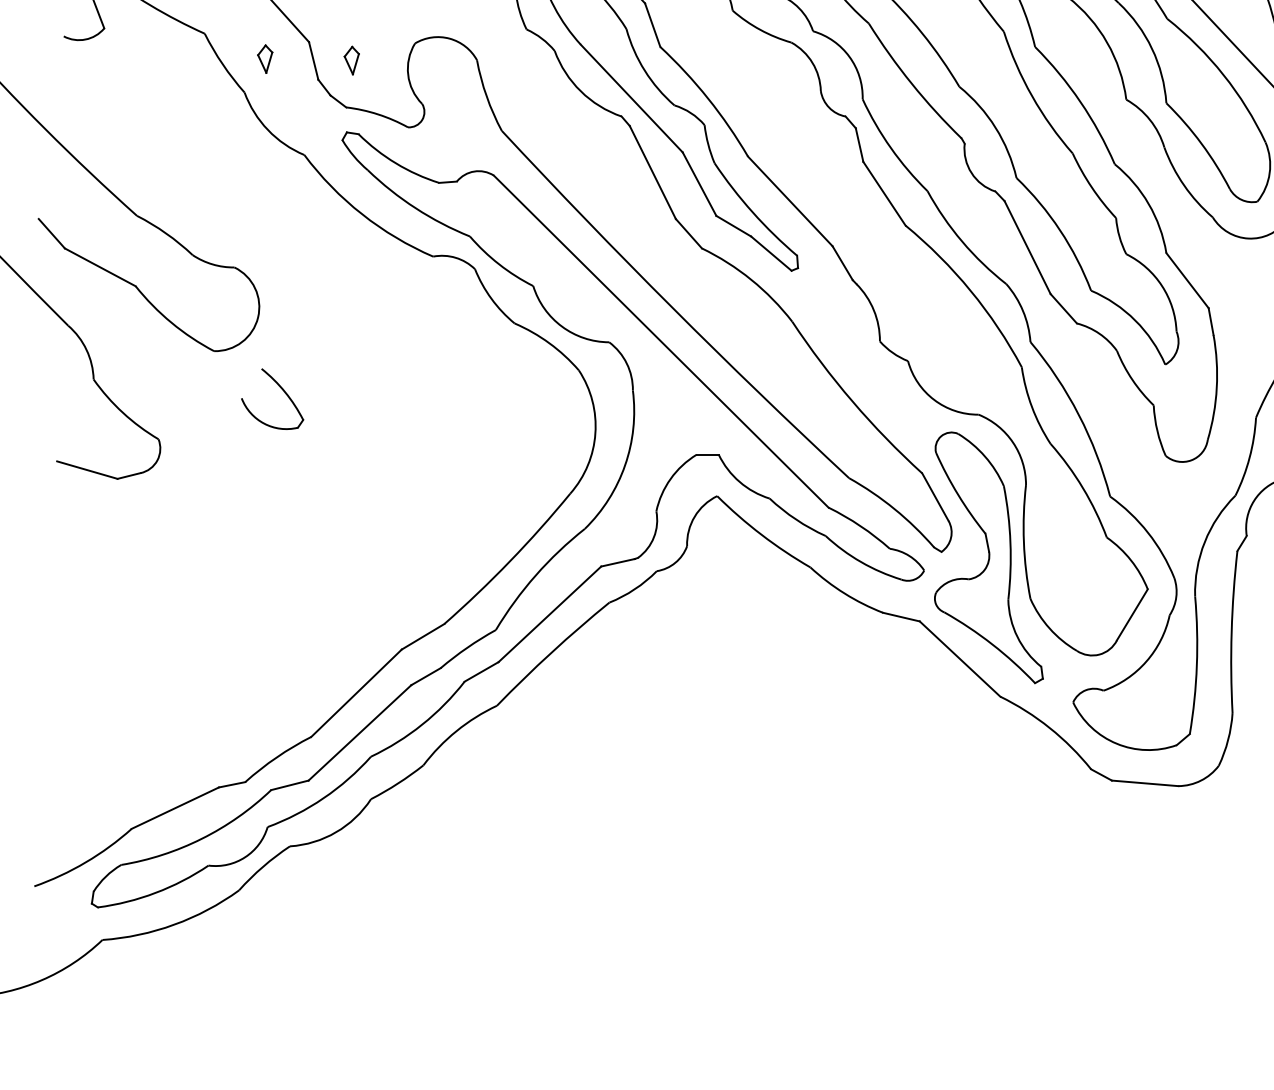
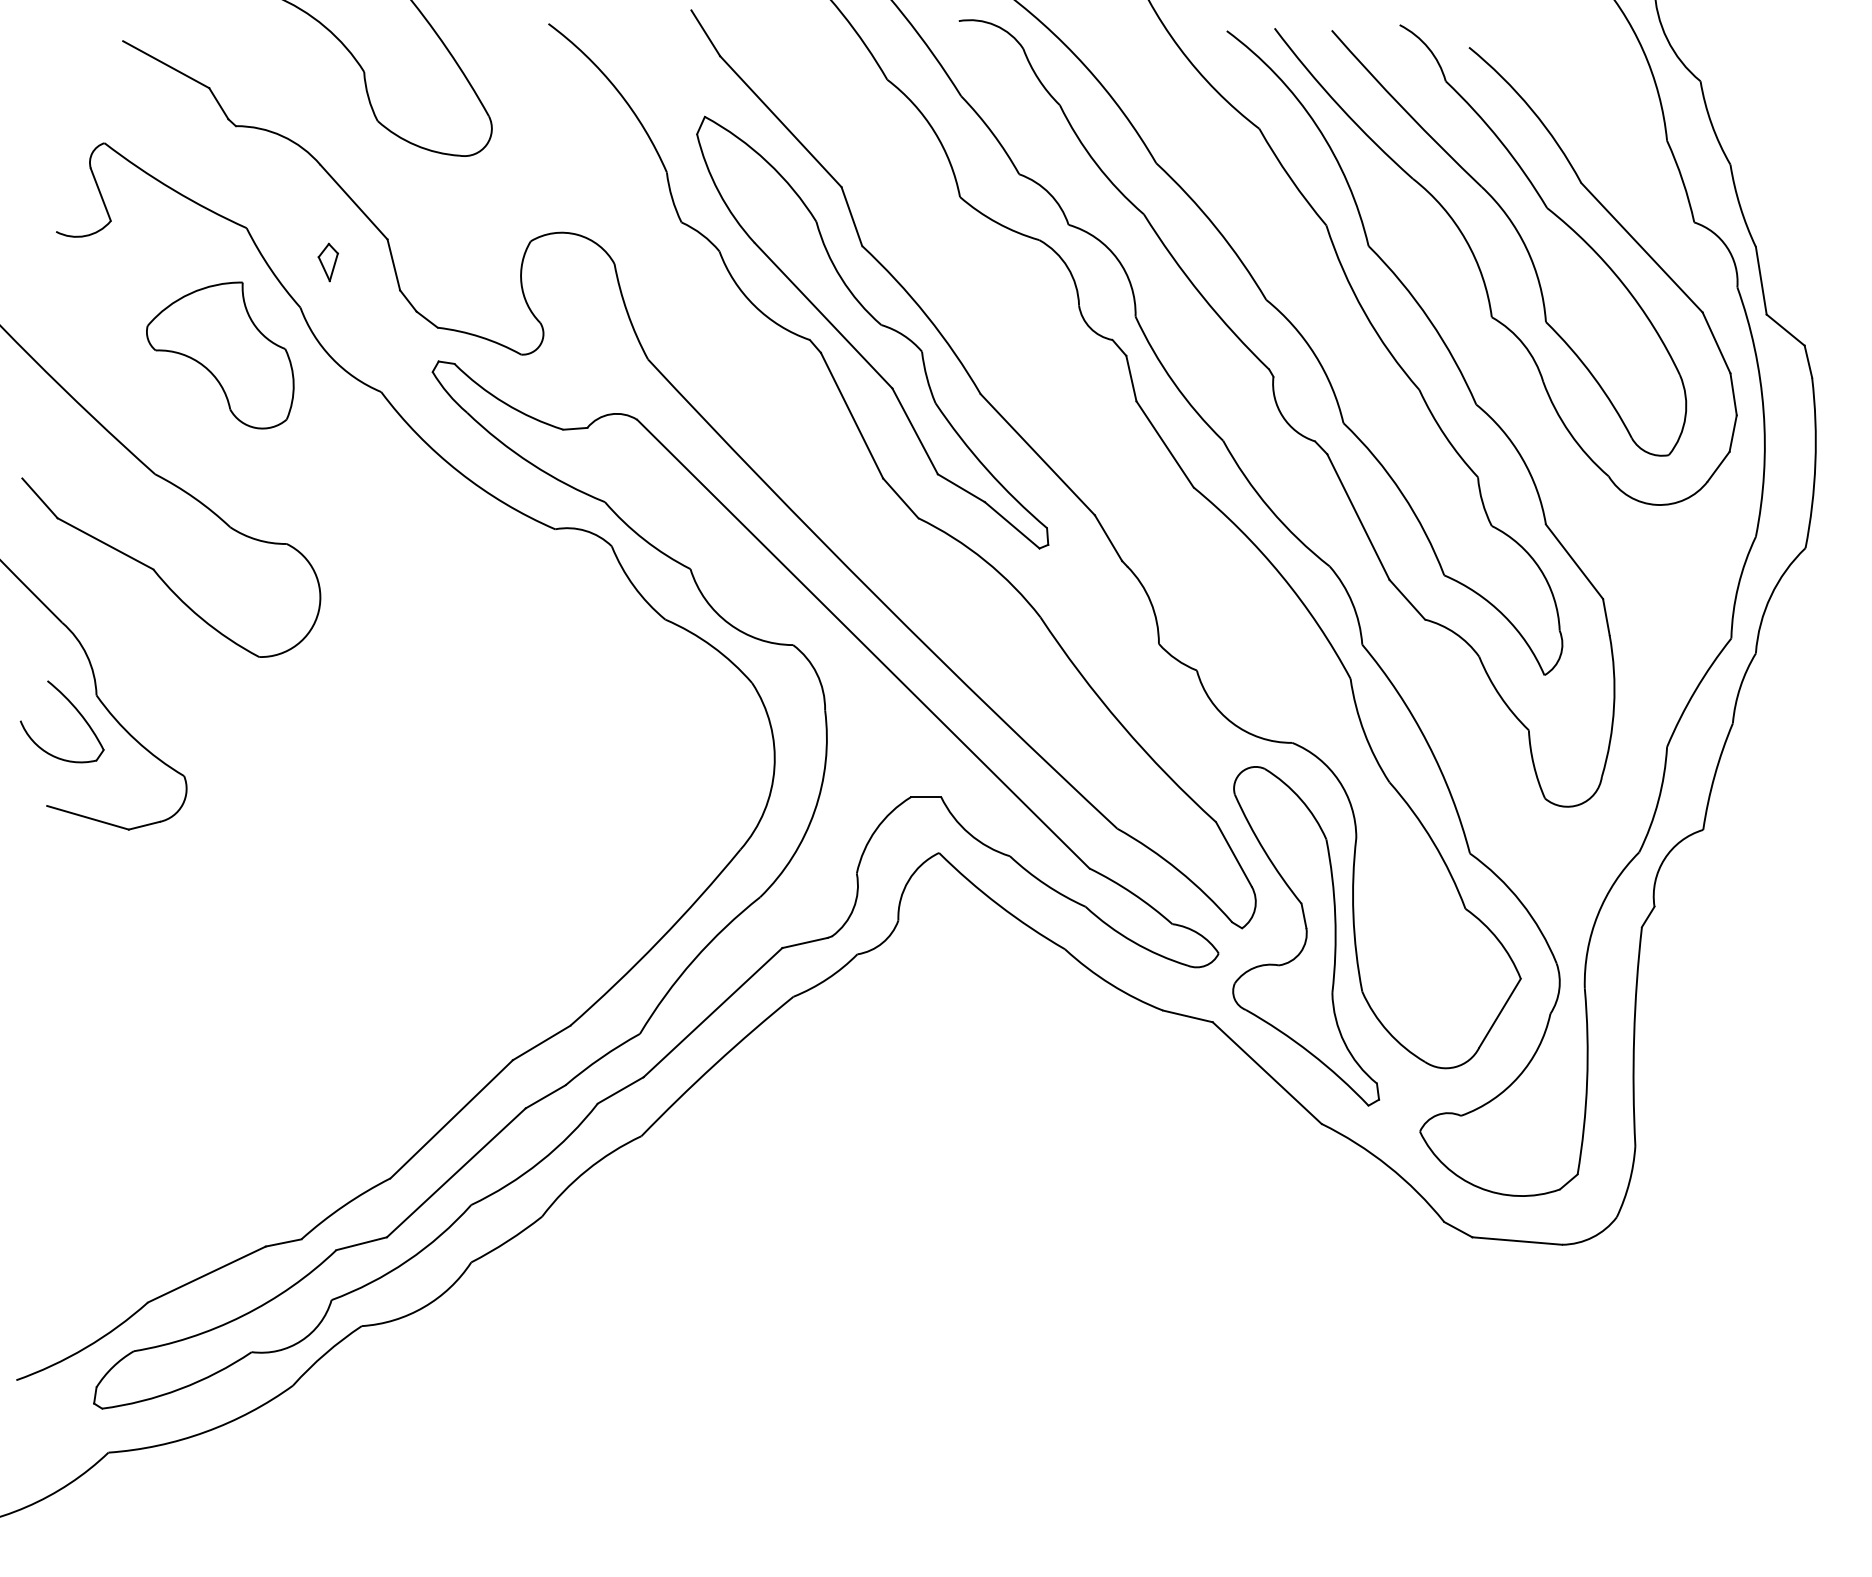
part: (351, 60) -> (444, 264), removed
part: (185, 127) -> (220, 355), added
part: (281, 389) -> (74, 708), moved

